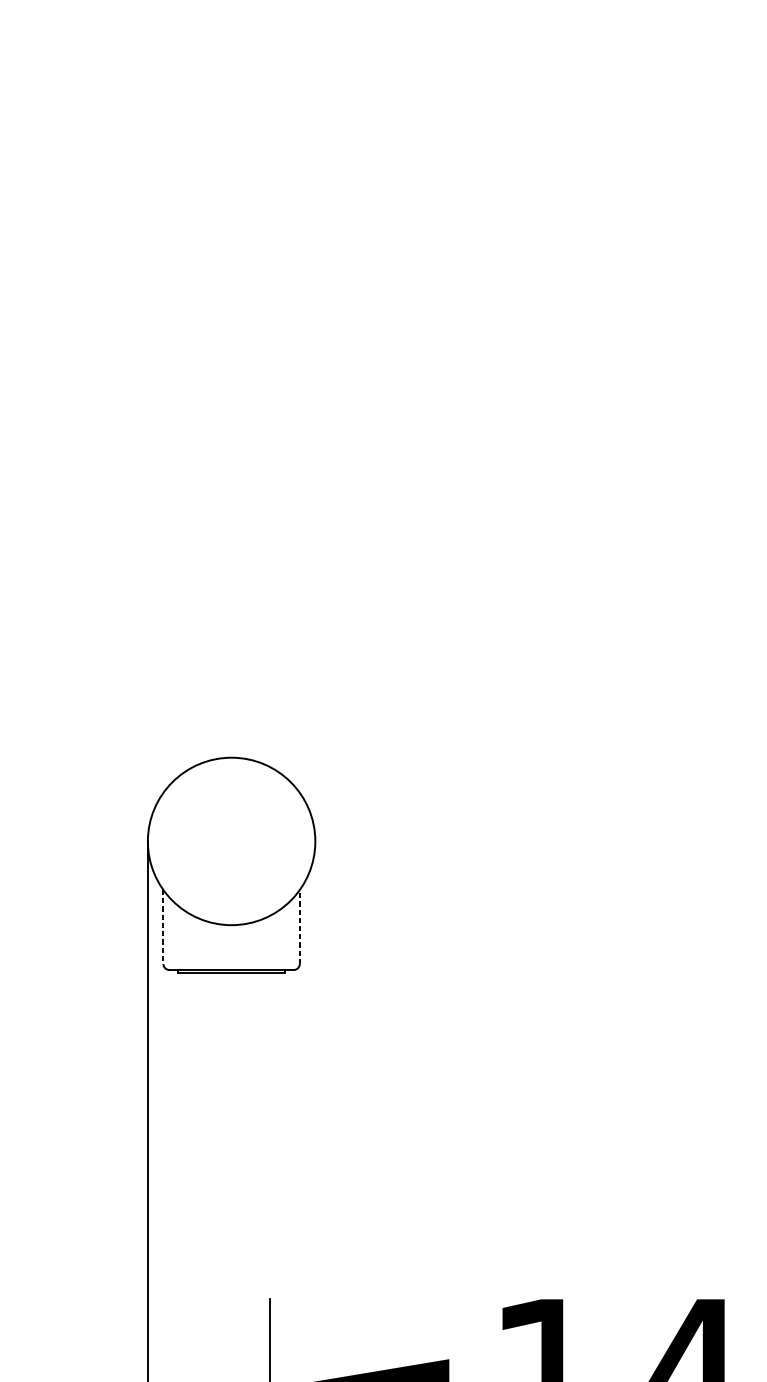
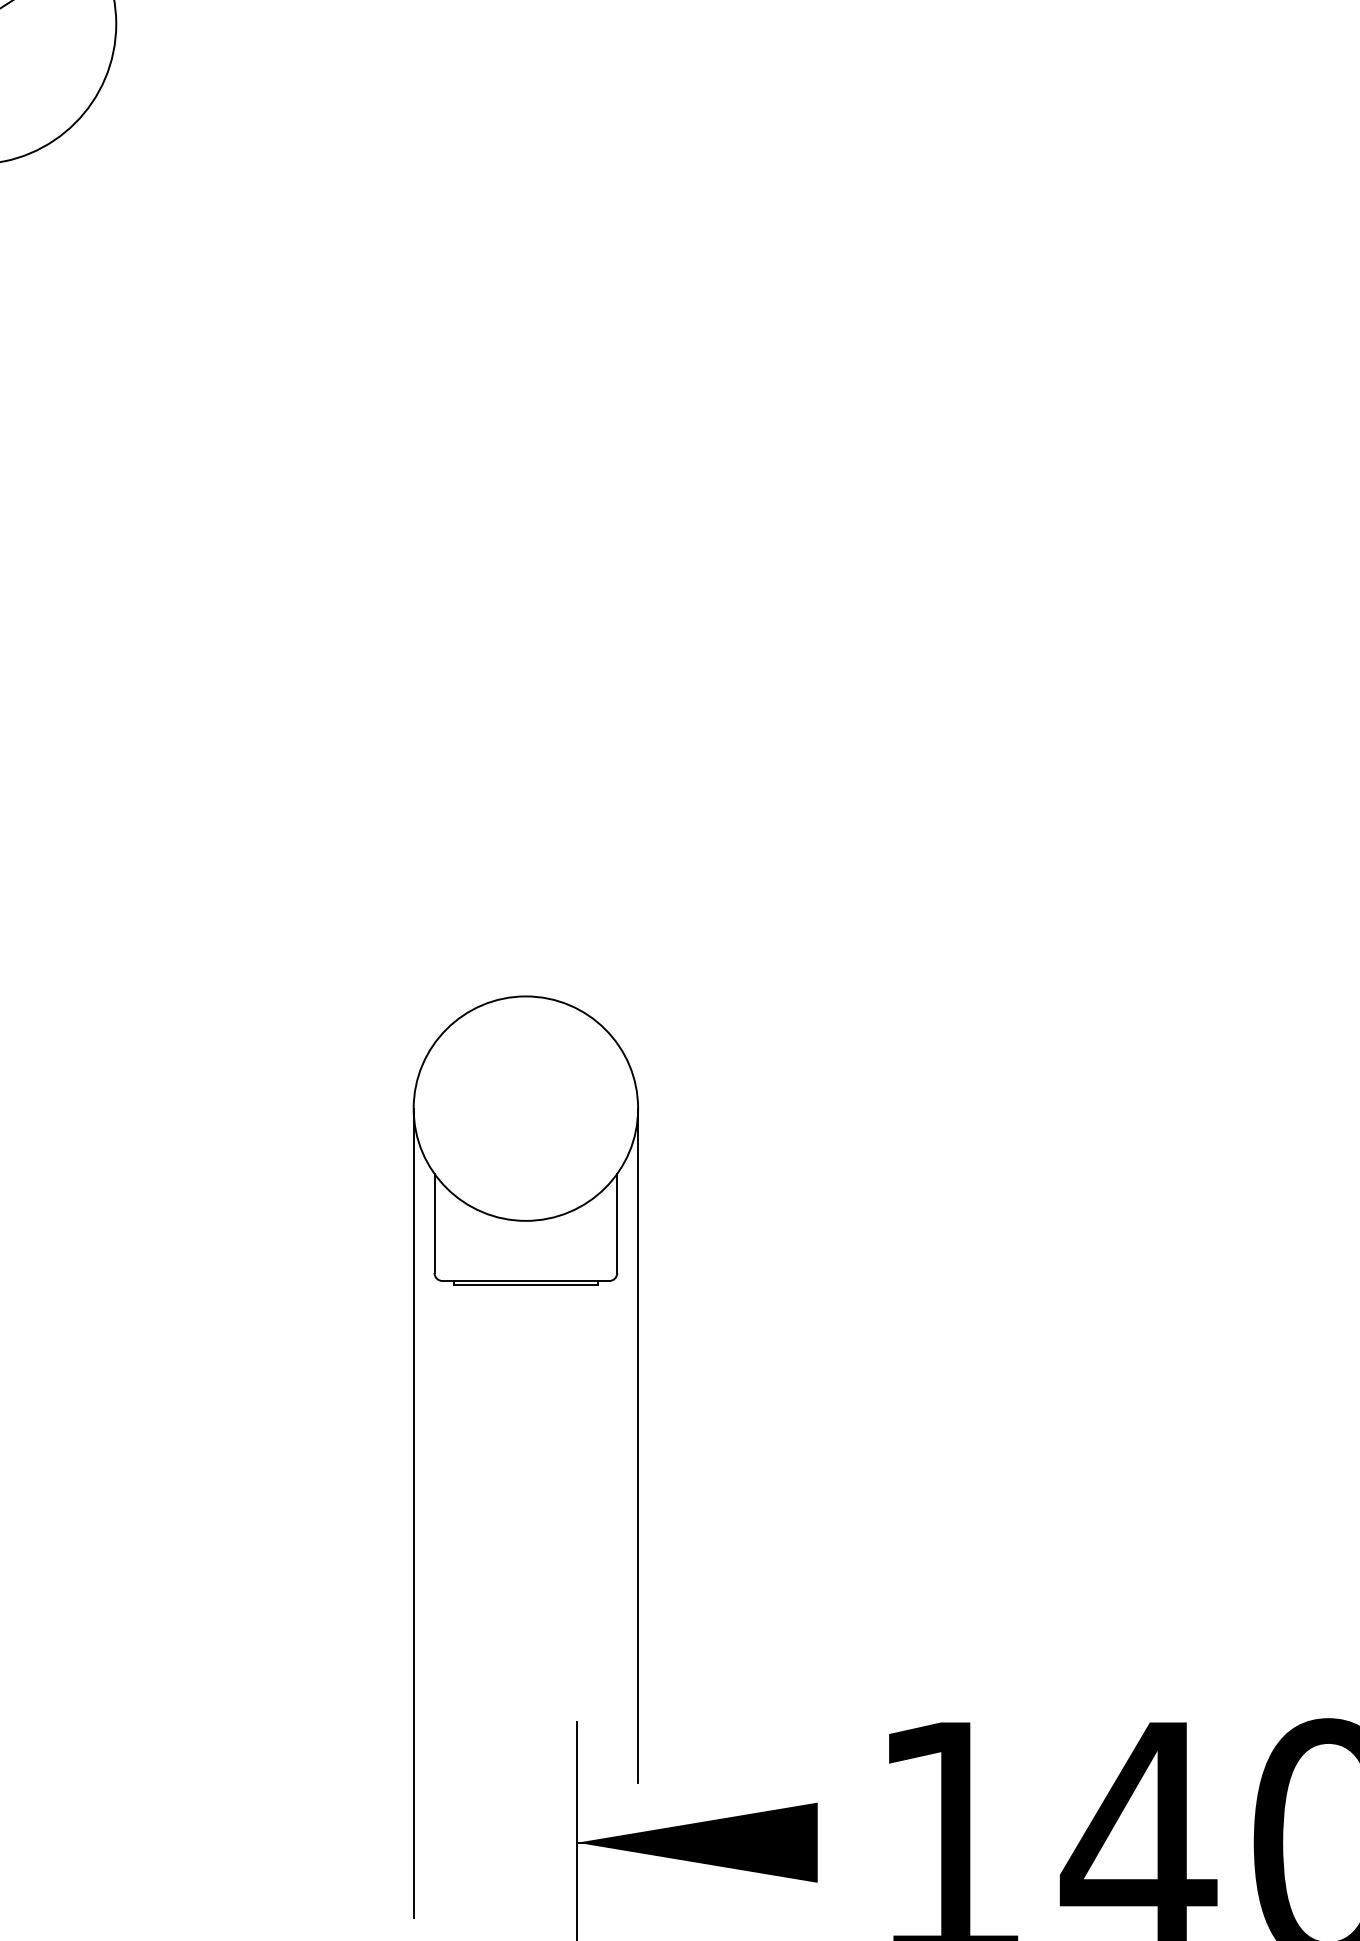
line: (163, 927) -> (434, 1223), dashed -> solid
line: (299, 927) -> (617, 1223), dashed -> solid
line: (315, 1092) -> (638, 1445), added

